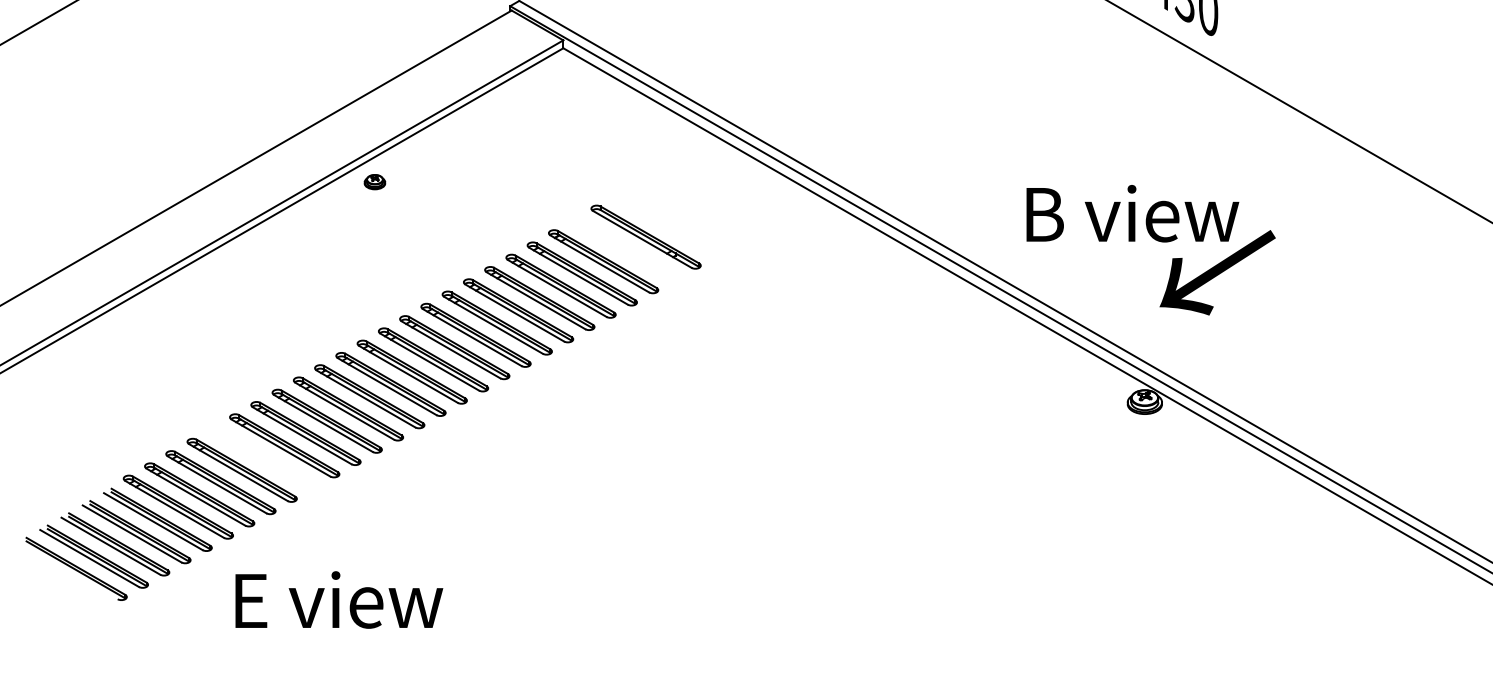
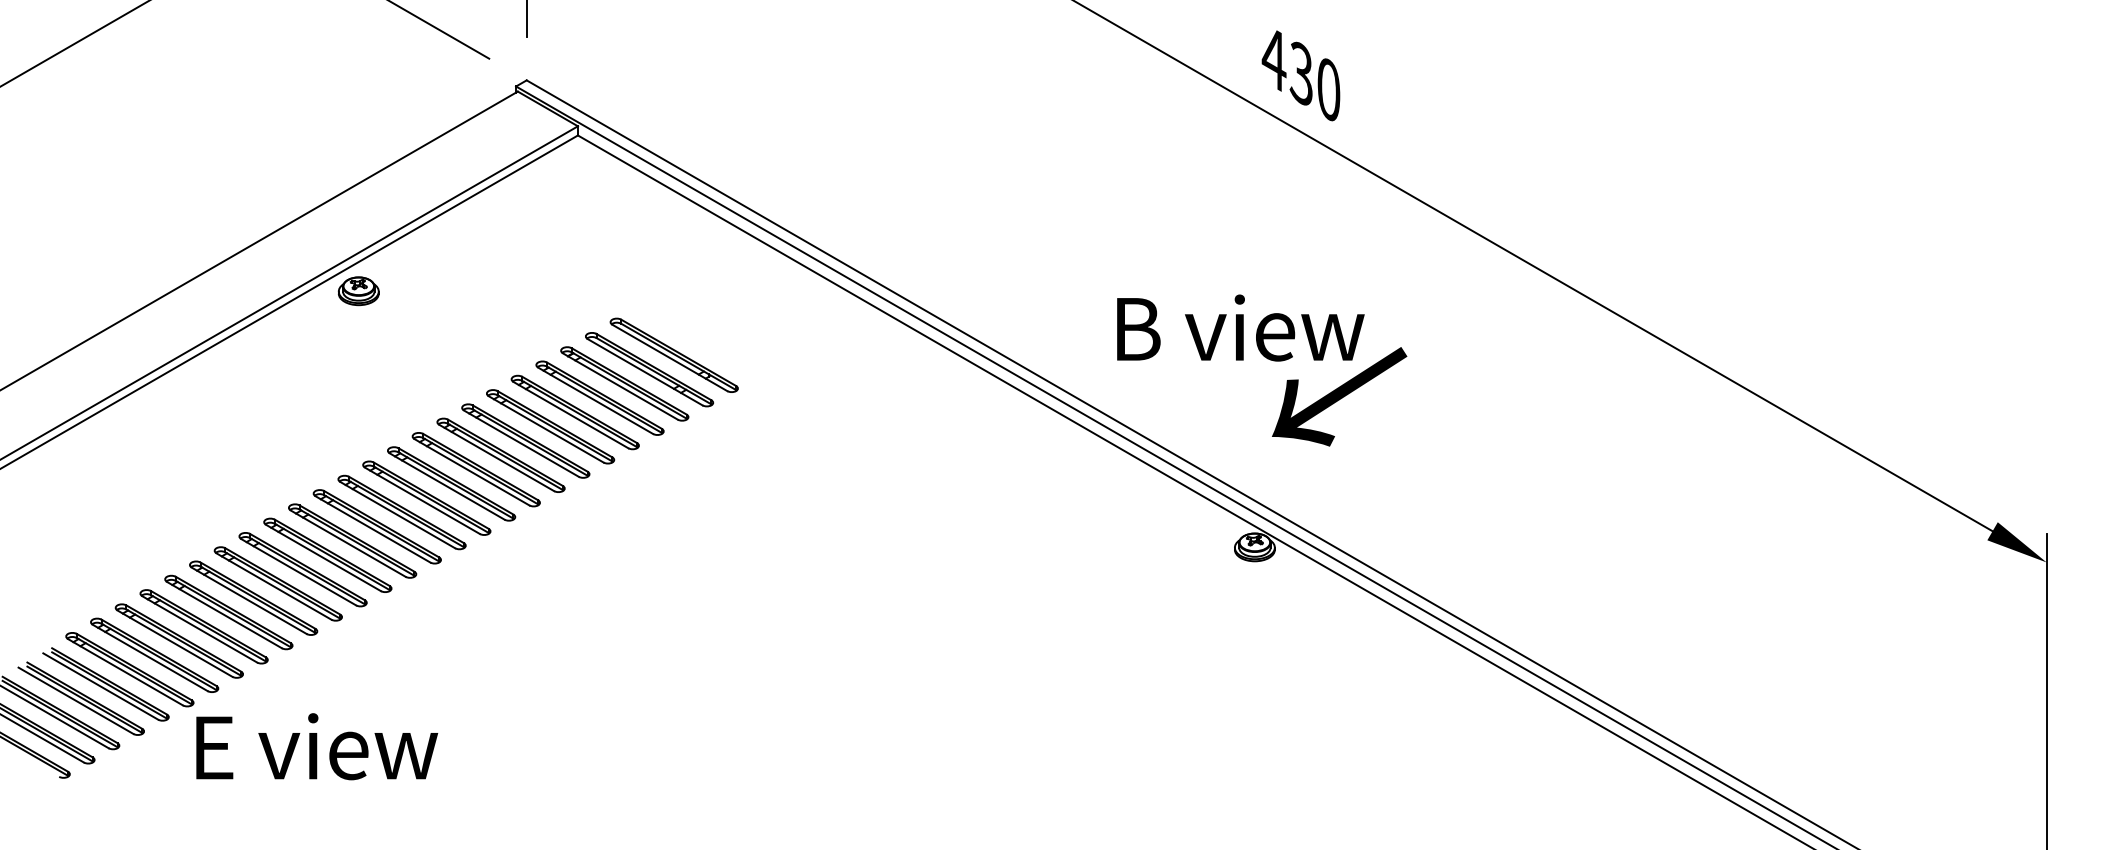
part: (374, 182) -> (358, 291), size x1.67
part: (624, 249) -> (649, 369), added
part: (263, 458) -> (228, 612), added
text: (339, 599) -> (317, 746), moved

